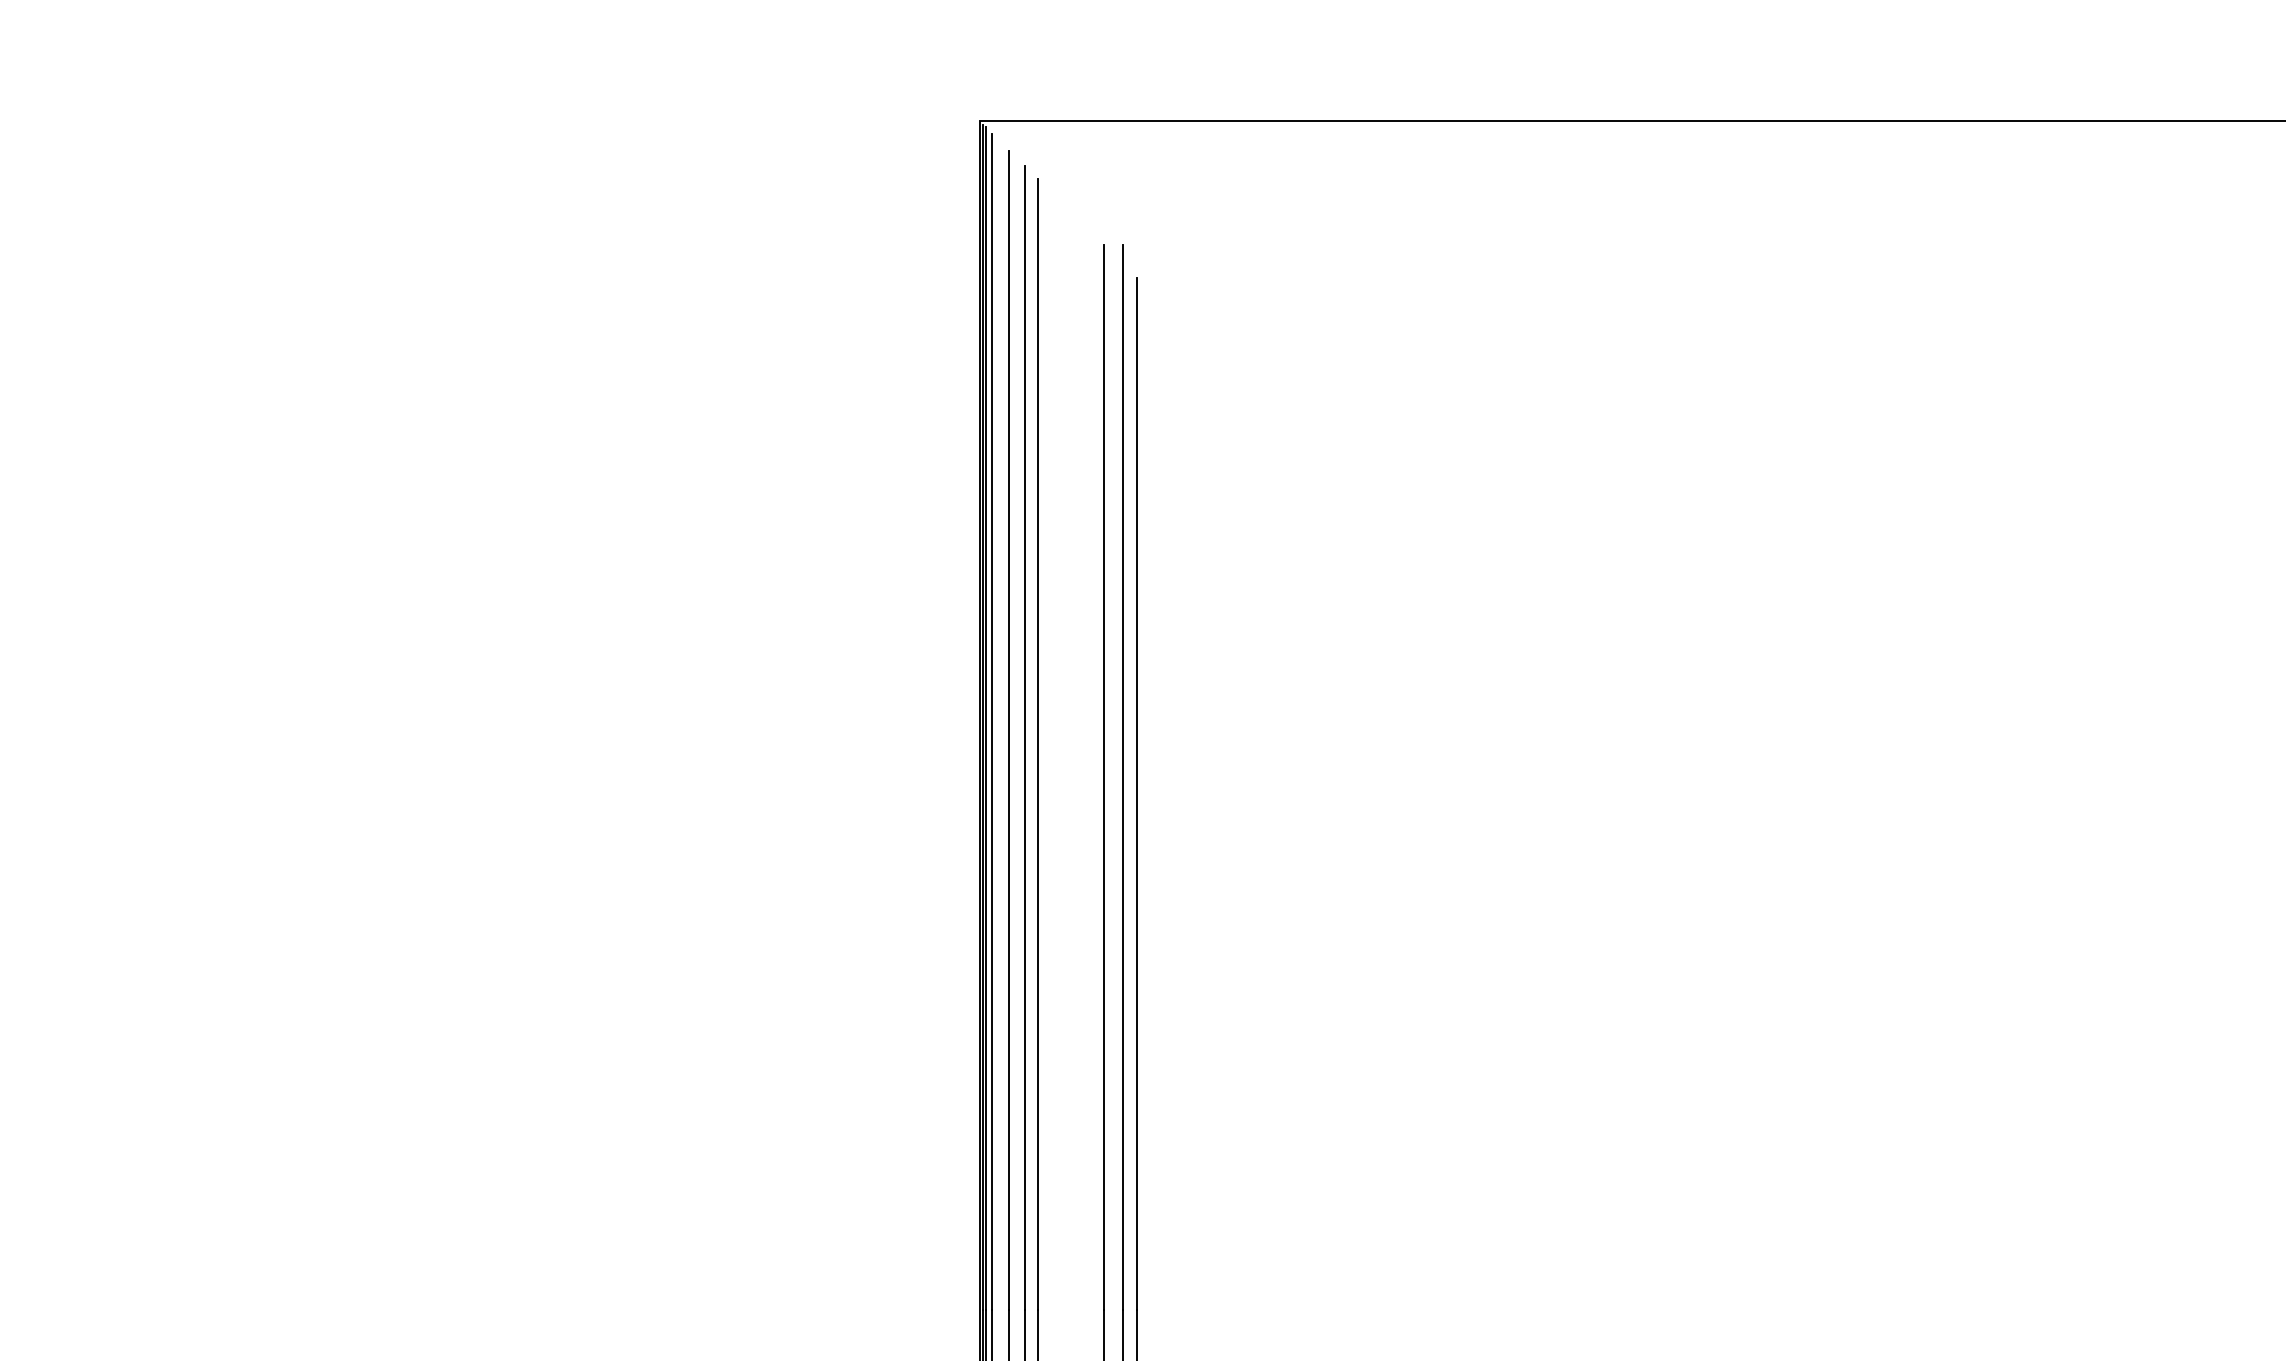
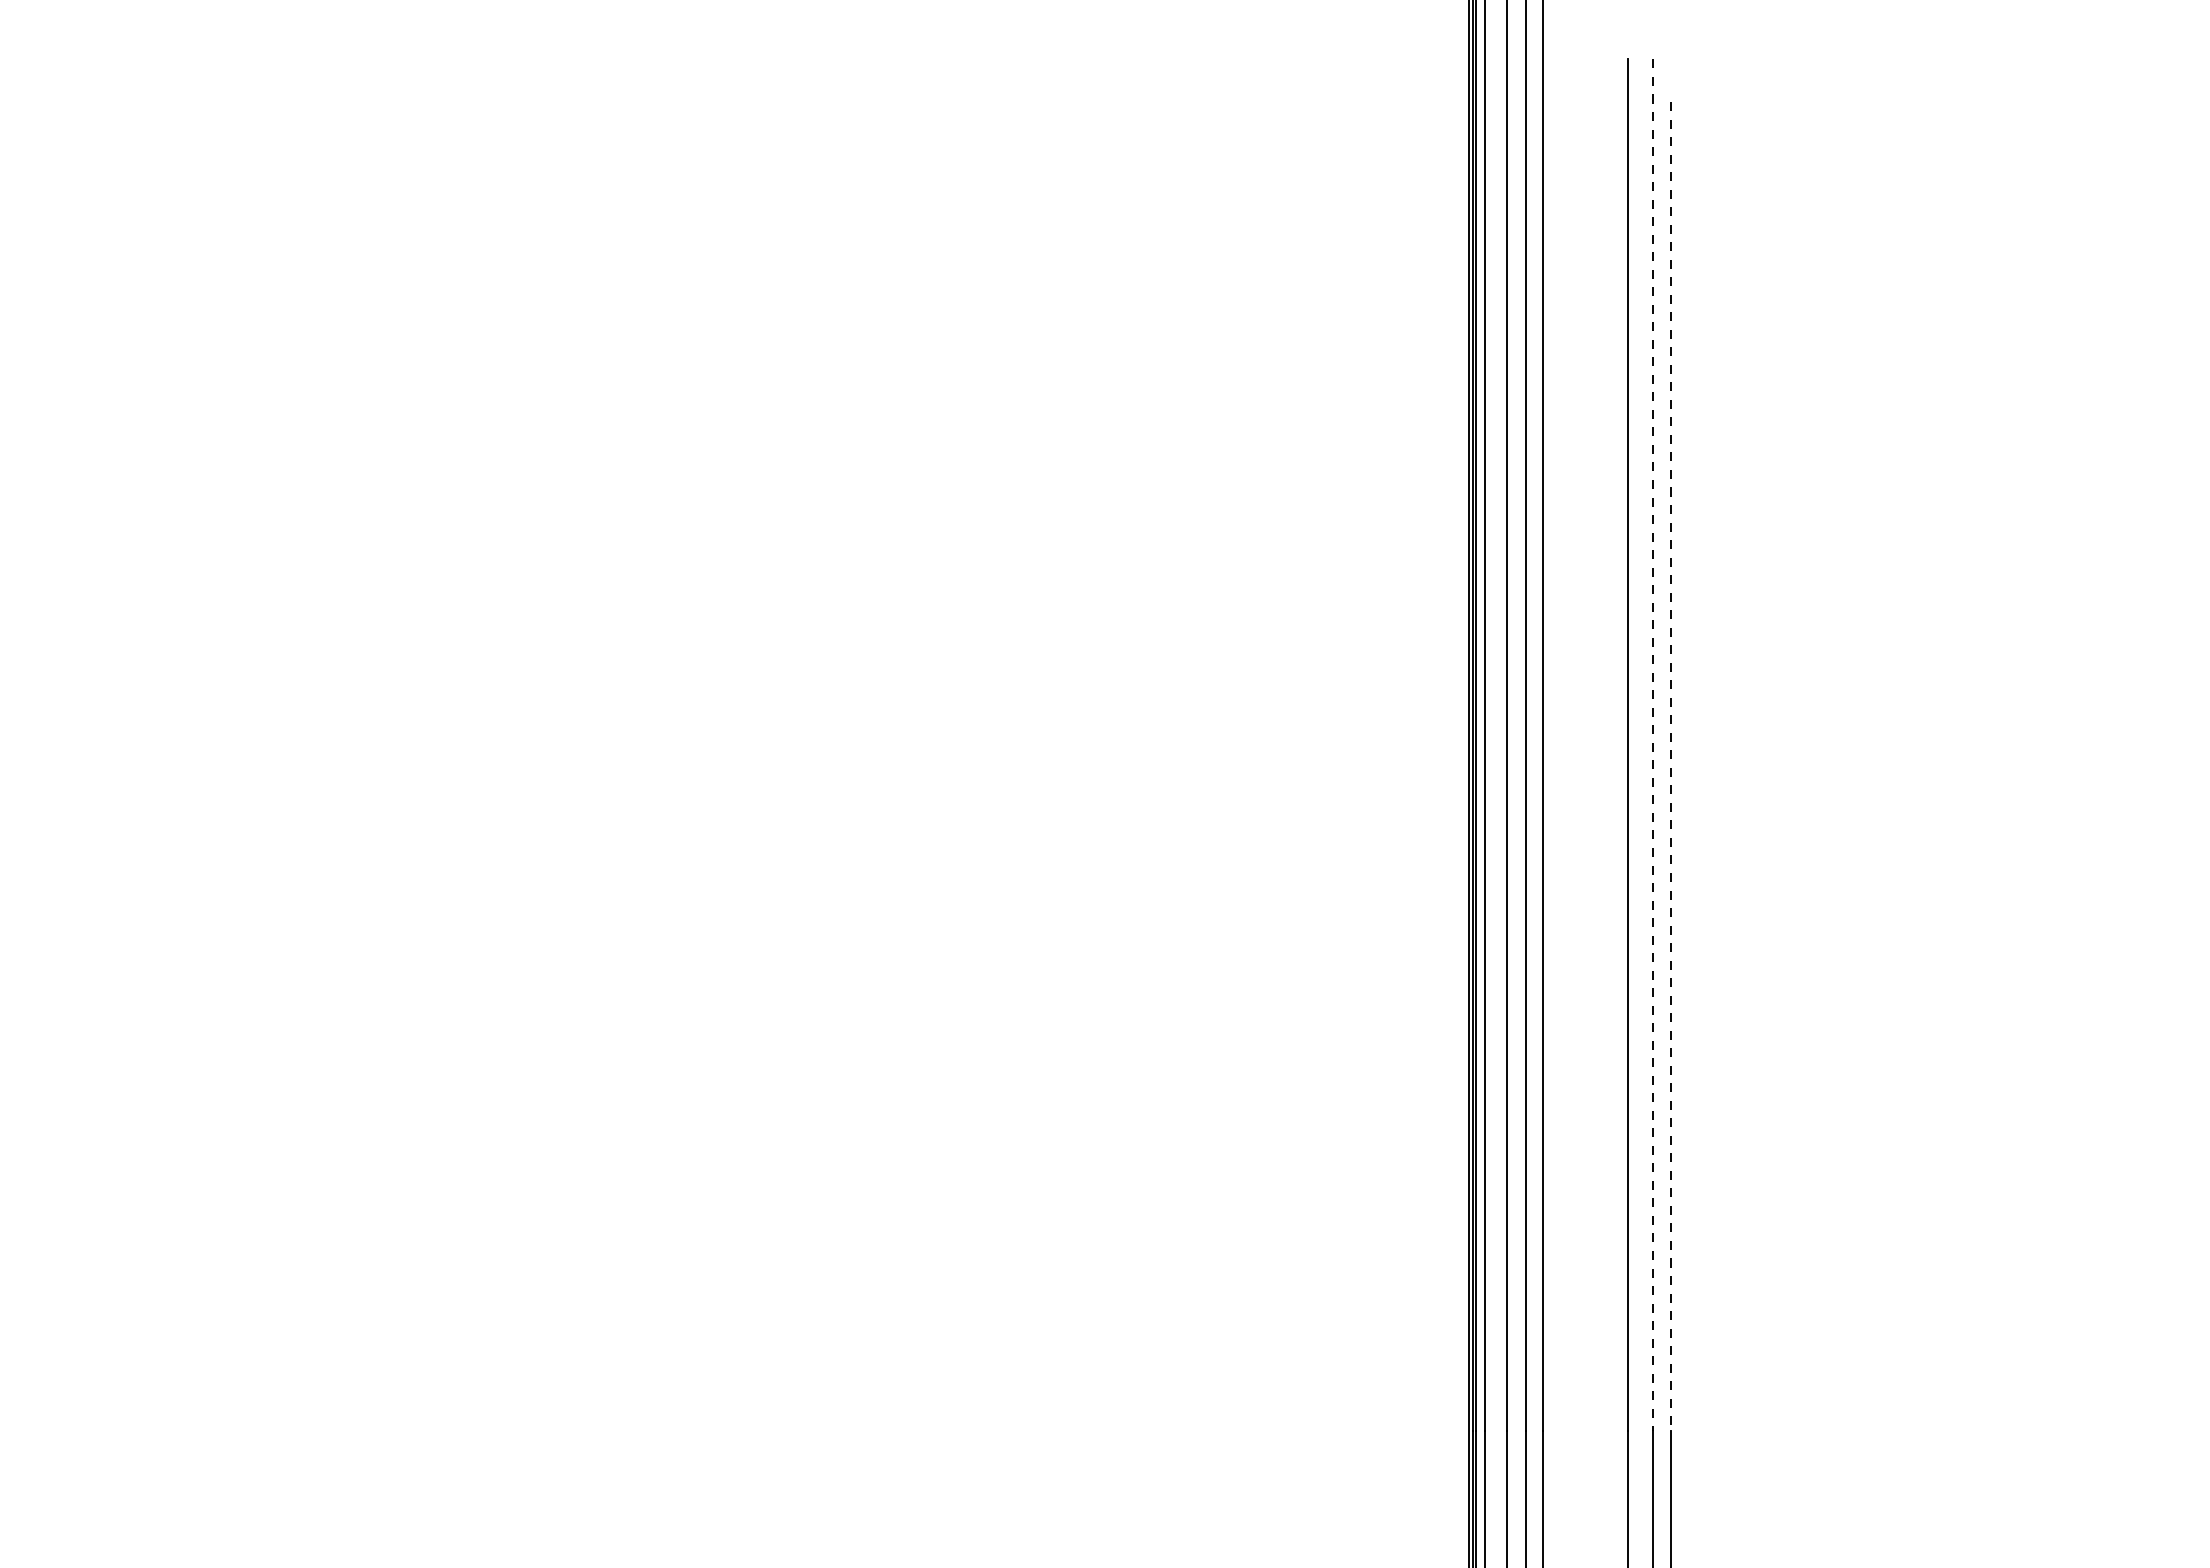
line: (1123, 777) -> (1653, 745), solid -> dashed
line: (1136, 794) -> (1670, 766), solid -> dashed

